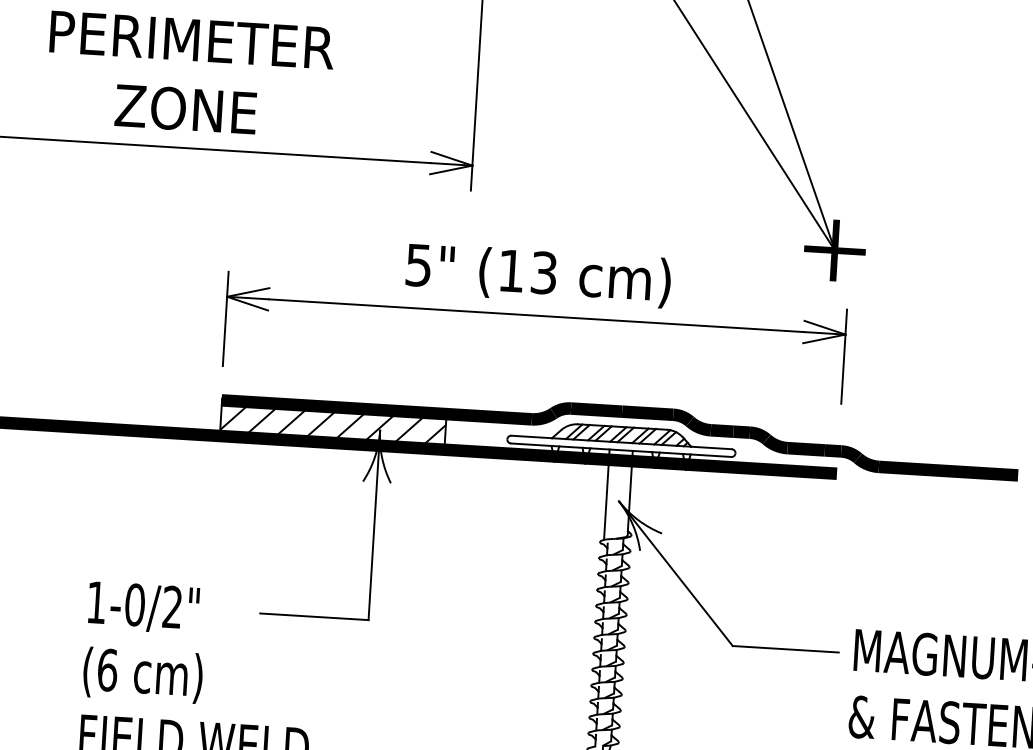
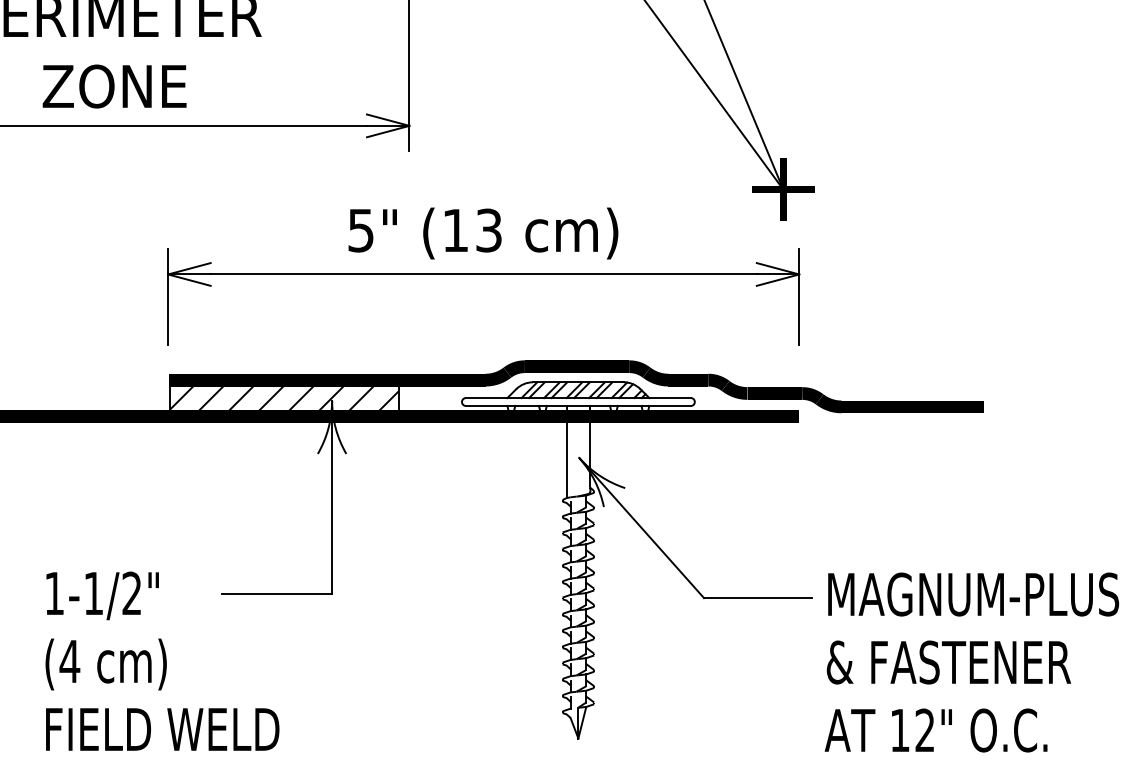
text: (134, 604) -> (93, 593), 1-0/2" -> 1-1/2"
text: (107, 670) -> (69, 661), (6 -> (4

